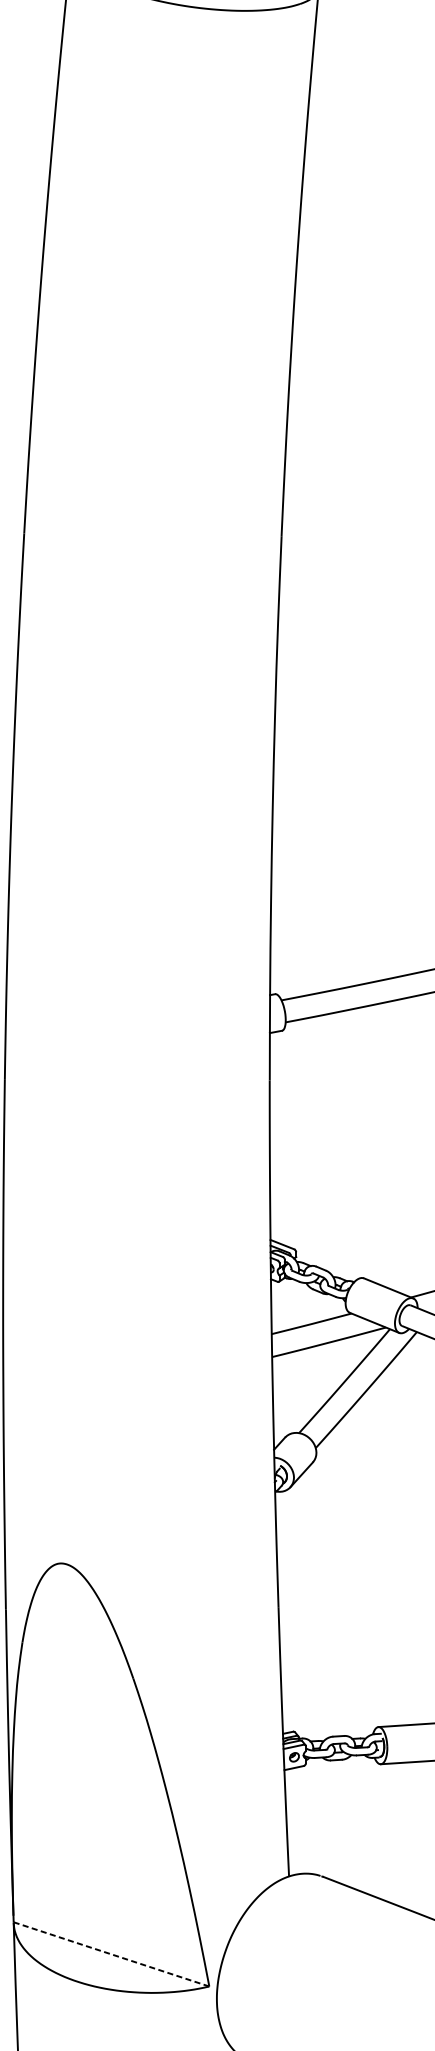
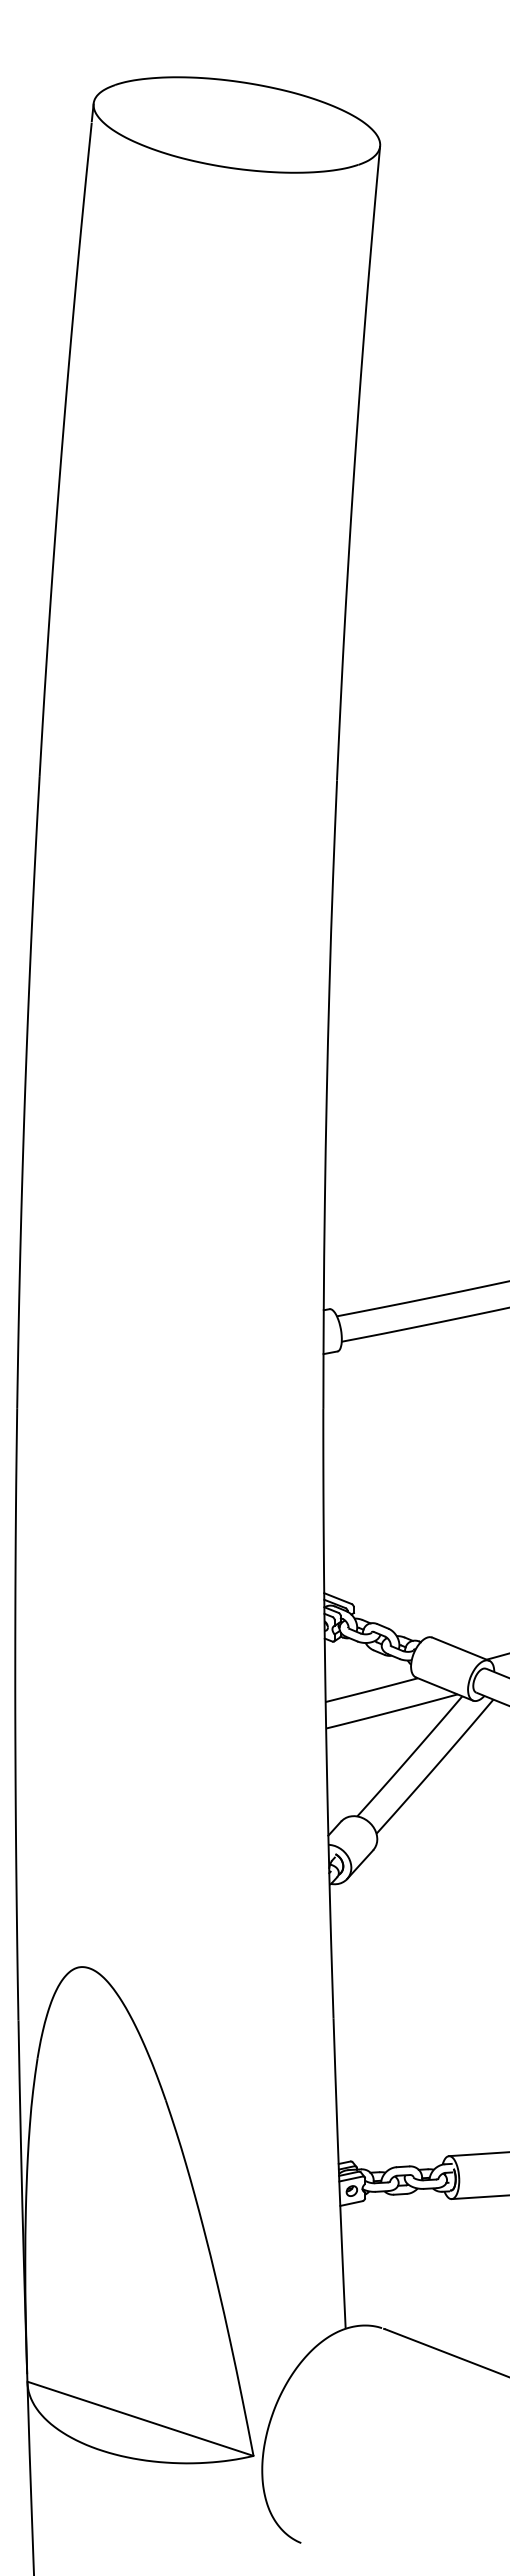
line: (111, 1954) -> (140, 2418), dashed -> solid

